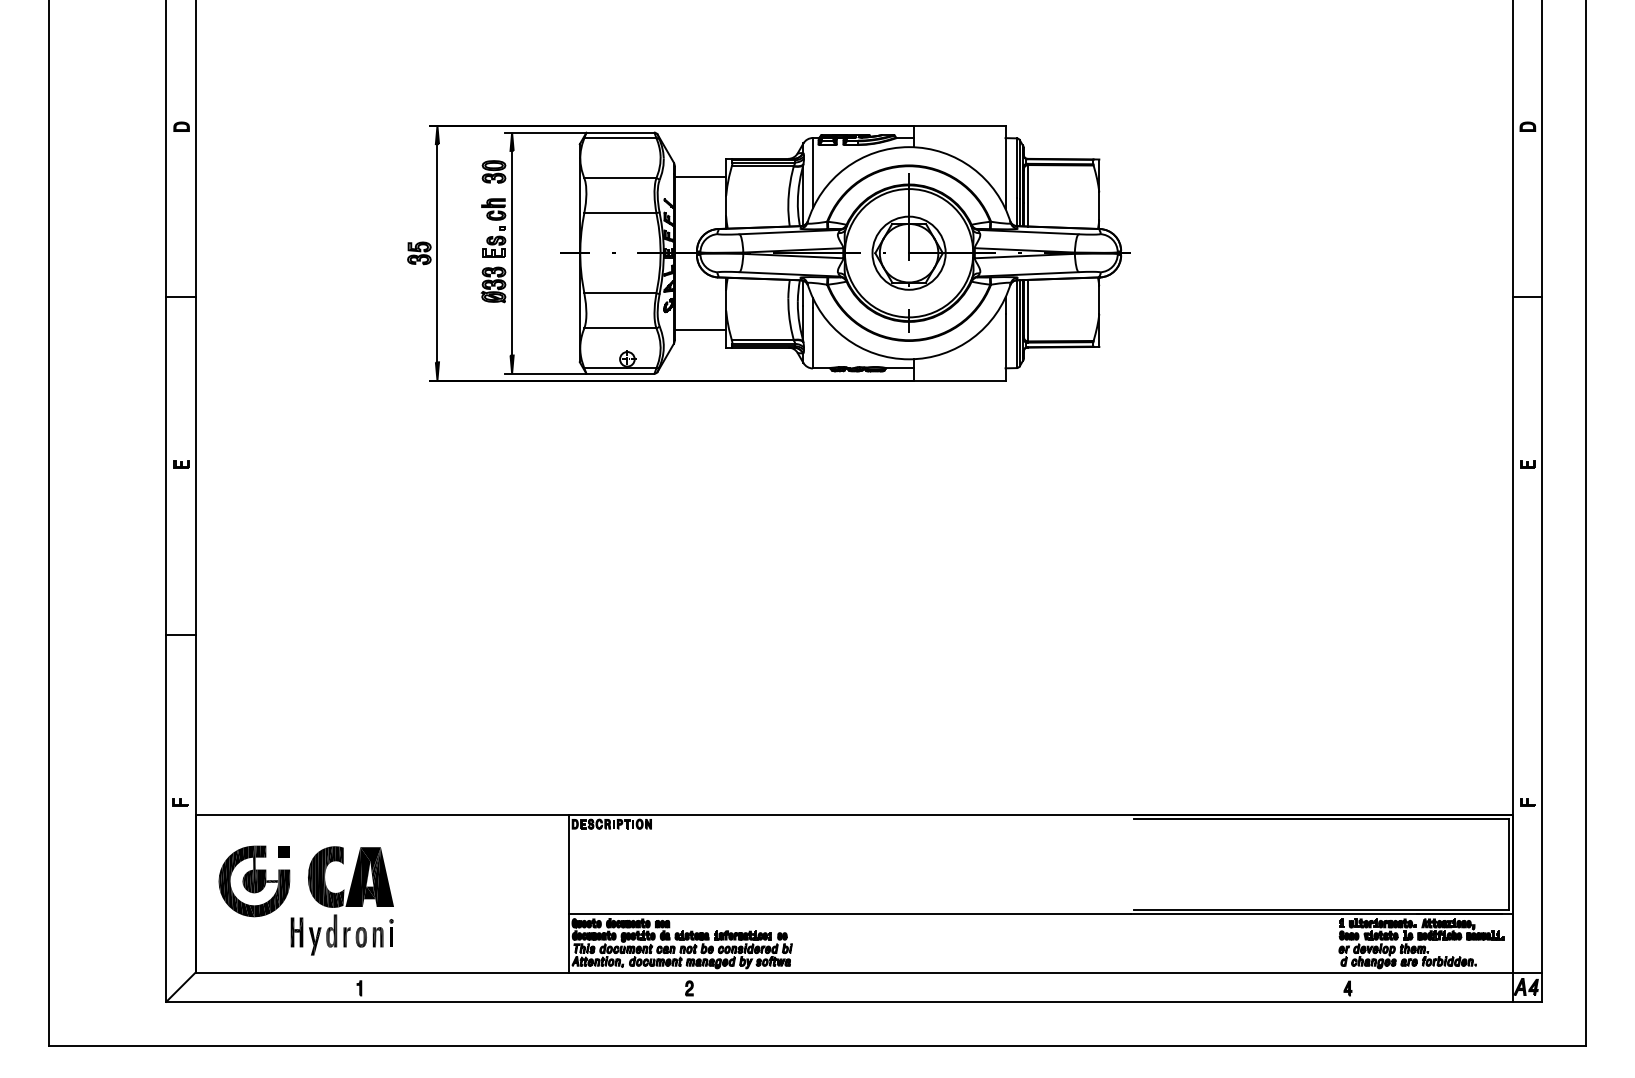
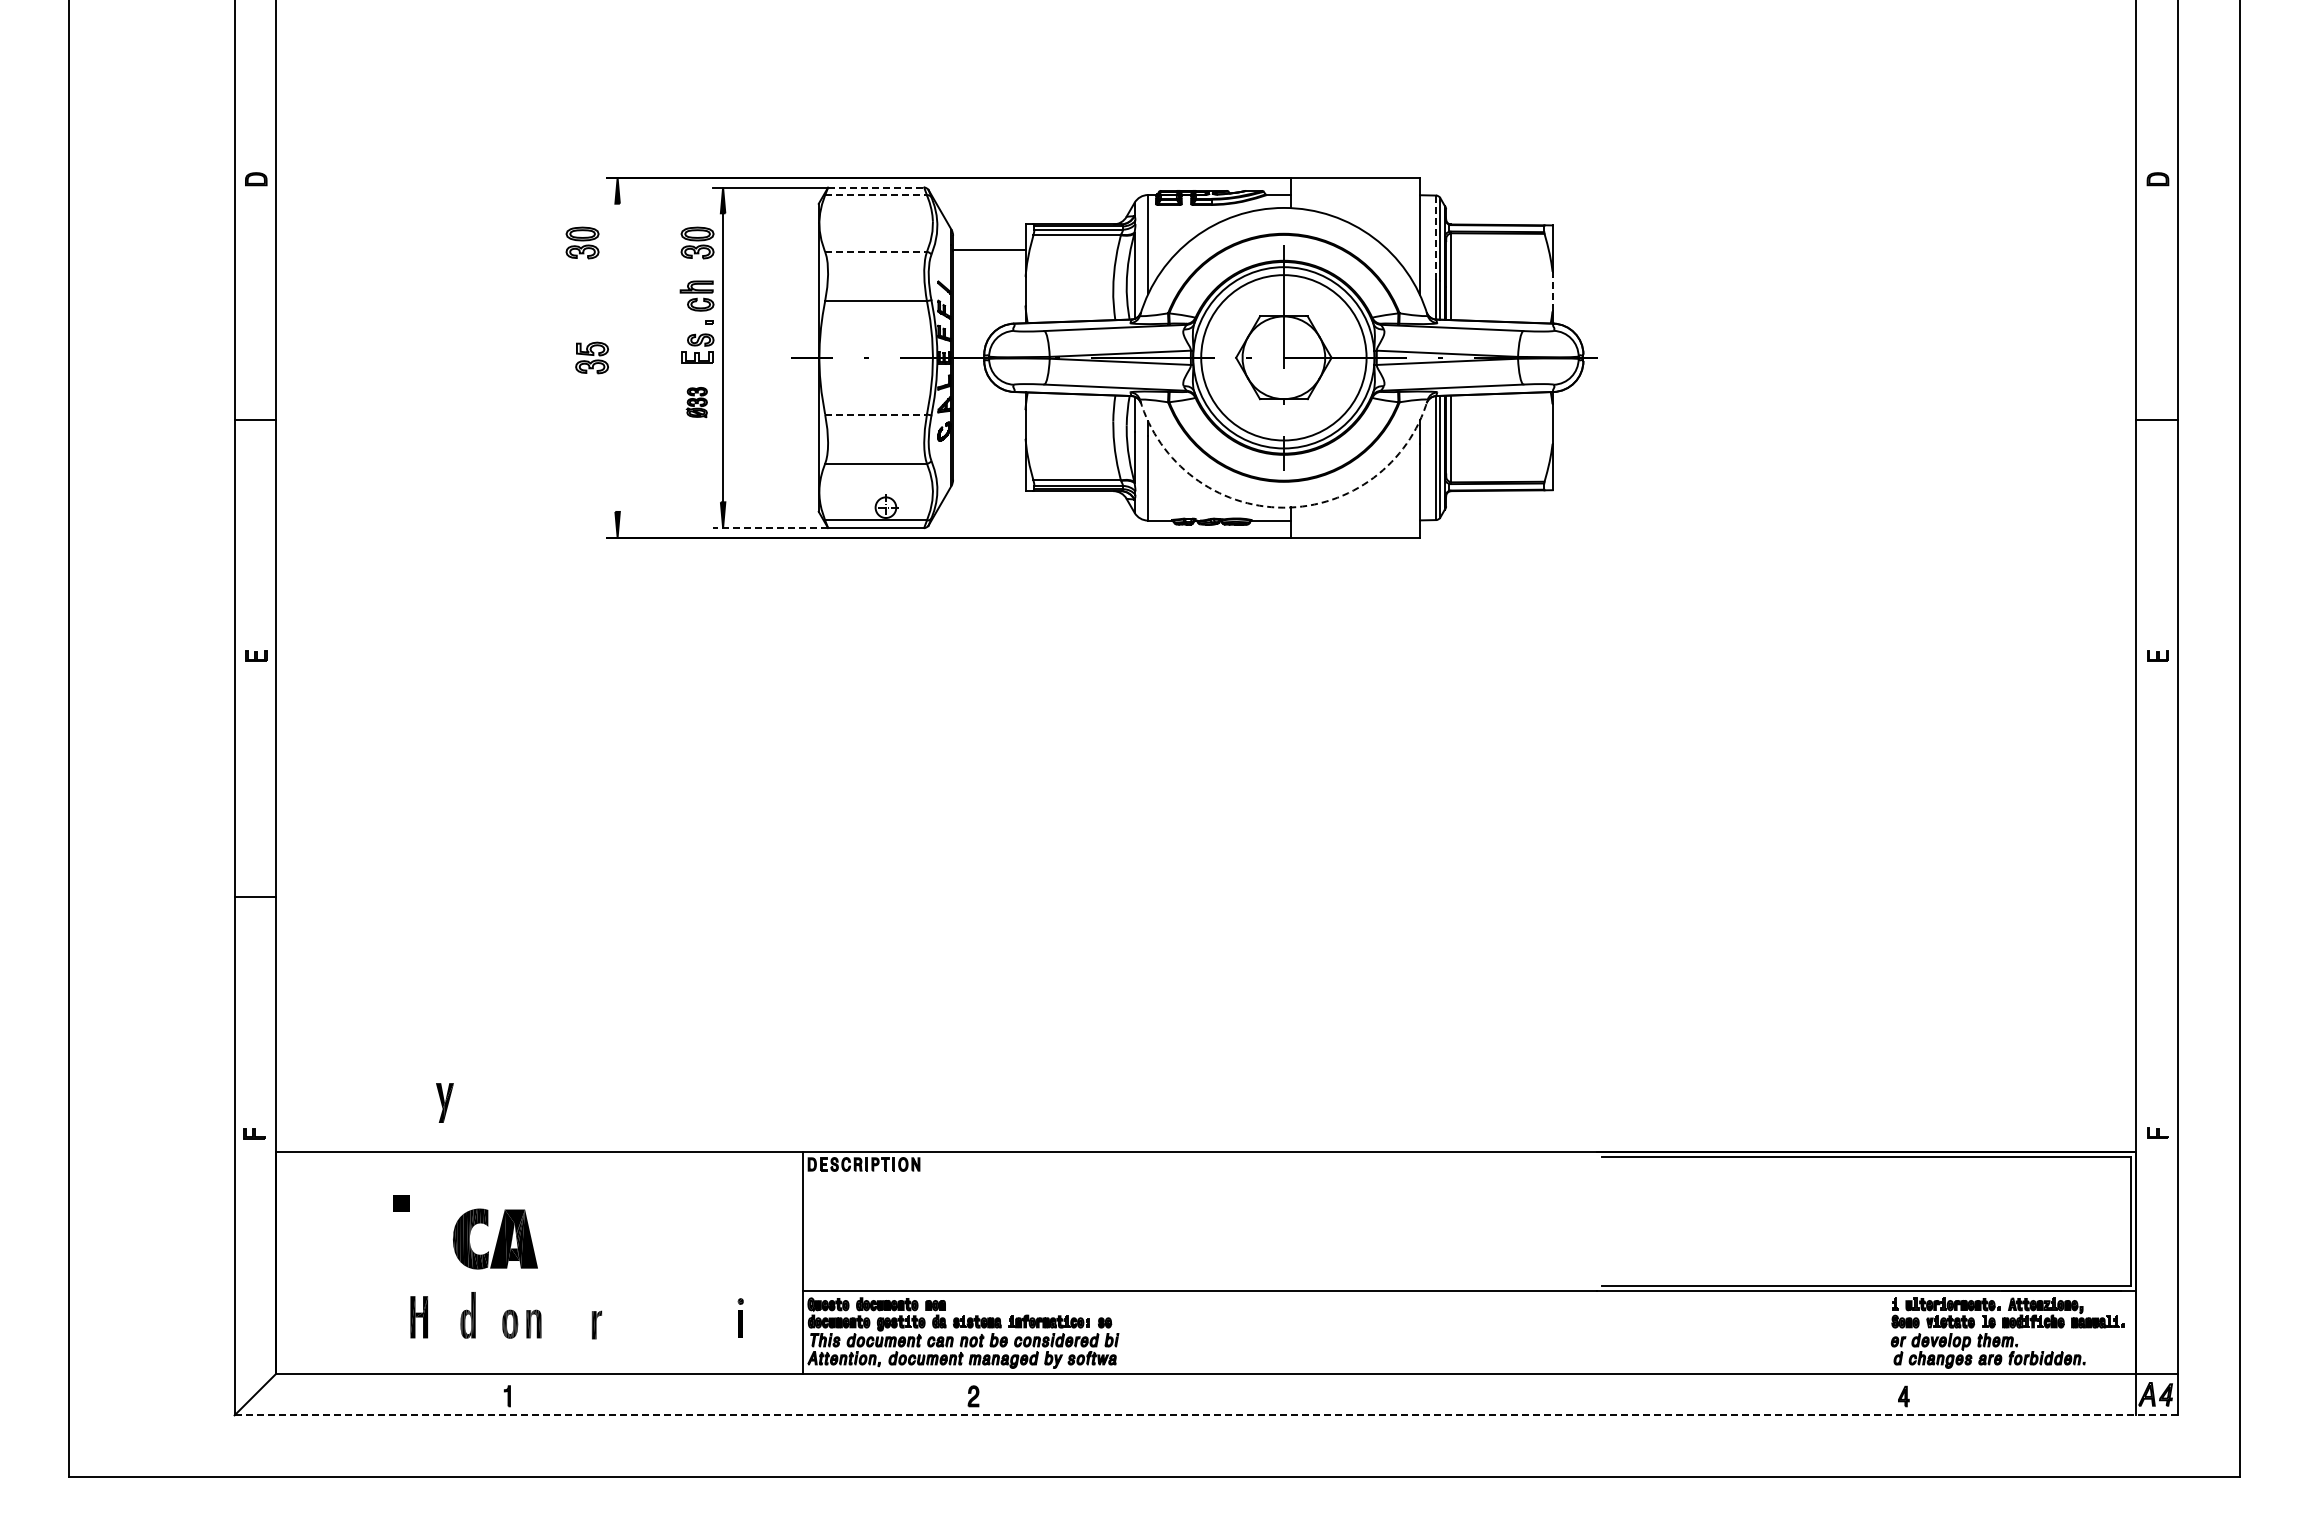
line: (620, 132) -> (876, 187), solid -> dashed
line: (620, 138) -> (876, 195), solid -> dashed
line: (1016, 168) -> (1435, 238), solid -> dashed
part: (412, 171) -> (582, 242), added
line: (620, 177) -> (876, 251), solid -> dashed
line: (1099, 206) -> (1552, 291), solid -> dashed
line: (437, 253) -> (617, 357), removed
circle: (908, 253) -> (1283, 357), size x1.6
part: (493, 284) -> (696, 402), size x0.6
line: (620, 293) -> (876, 414), solid -> dashed
line: (700, 329) -> (989, 465), removed
arc: (908, 359) -> (1283, 507), solid -> dashed
line: (545, 374) -> (770, 528), solid -> dashed
part: (350, 876) -> (495, 1238), size x0.7
part: (254, 880) -> (358, 1244), removed
part: (391, 932) -> (740, 1317), moved
part: (346, 936) -> (596, 1324), moved
part: (314, 941) -> (444, 1102), moved
line: (854, 1001) -> (1206, 1415), solid -> dashed

